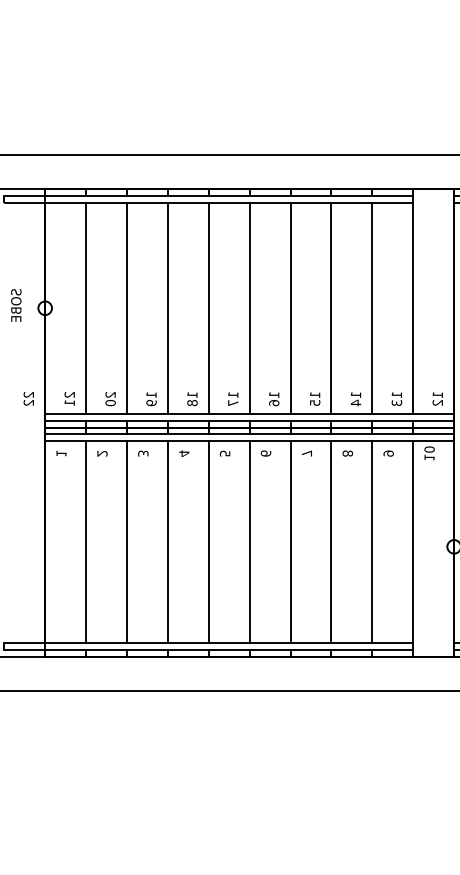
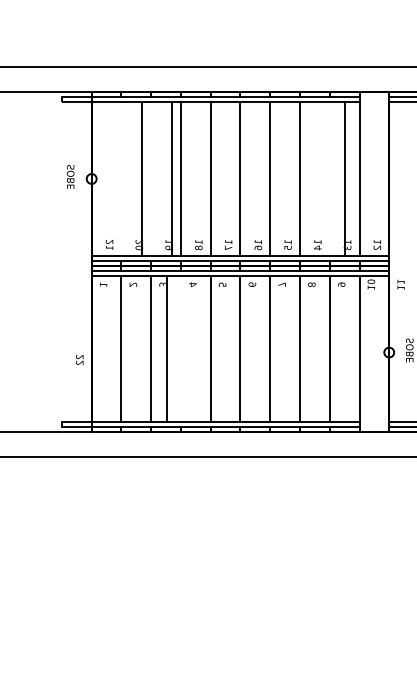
line: (86, 307) -> (142, 178), moved
line: (127, 307) -> (172, 178), moved
line: (372, 307) -> (344, 178), moved
text: (28, 398) -> (79, 359), moved
line: (167, 541) -> (166, 348), moved

